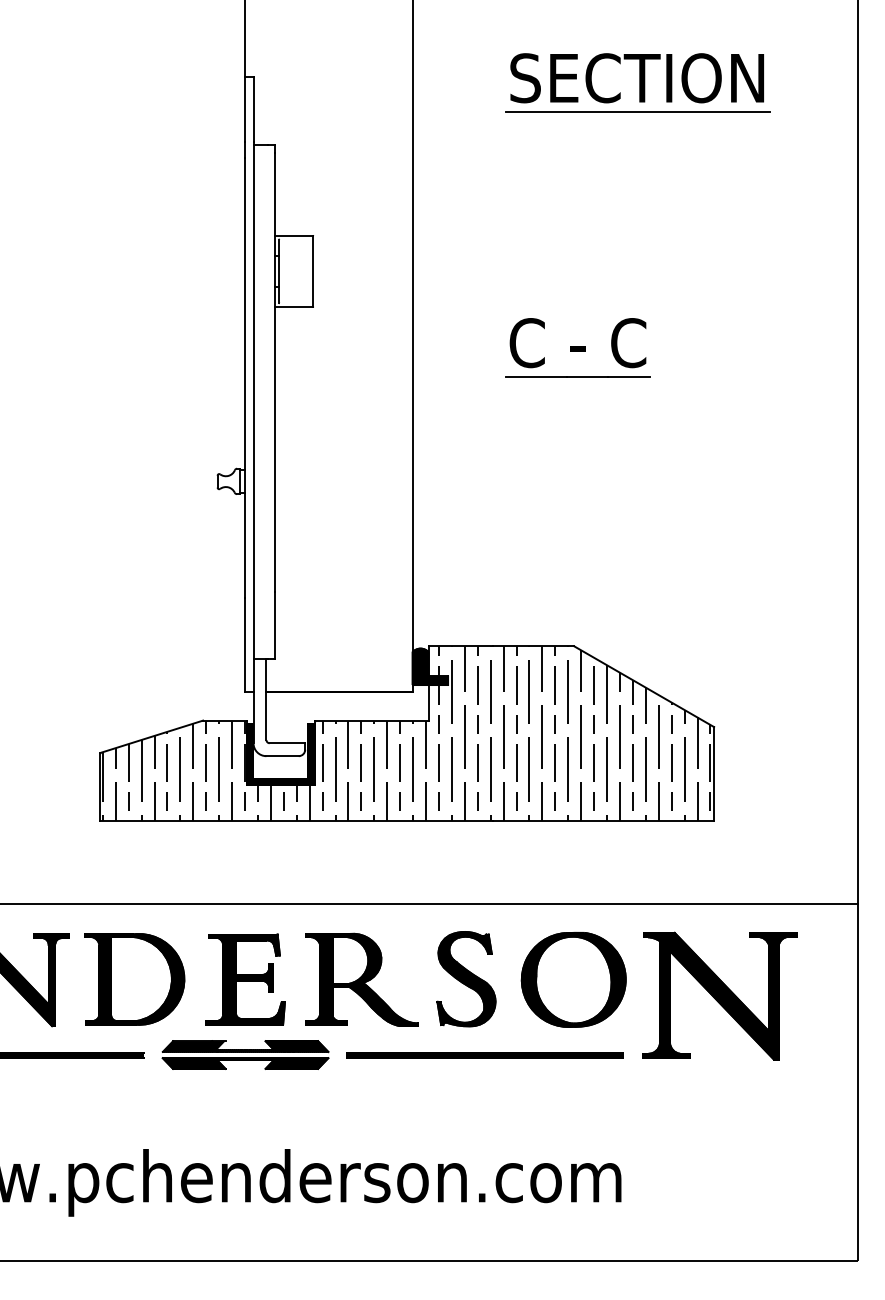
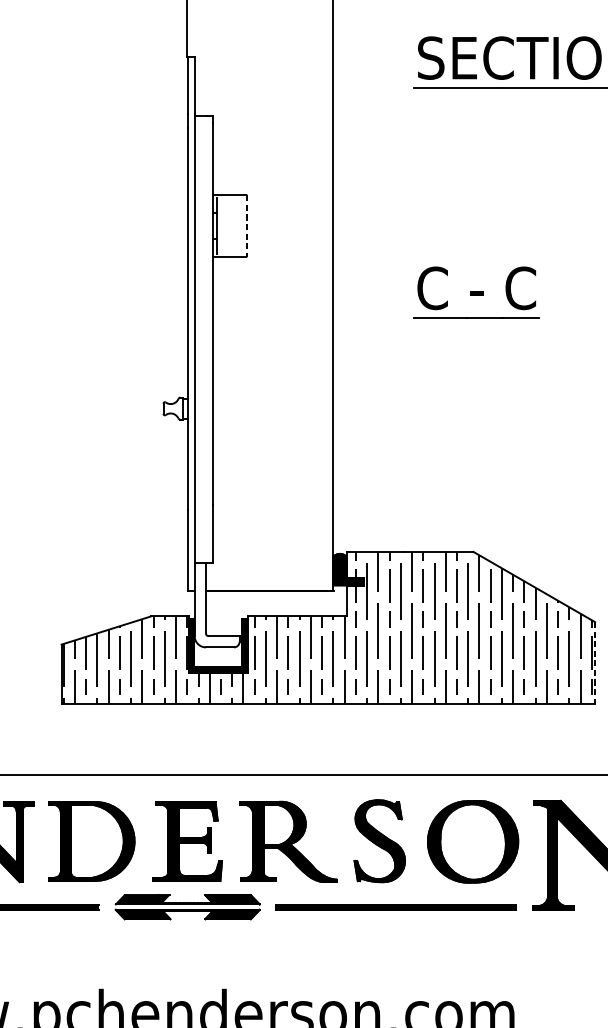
line: (313, 271) -> (246, 226), solid -> dashed
line: (714, 773) -> (595, 662), solid -> dashed

